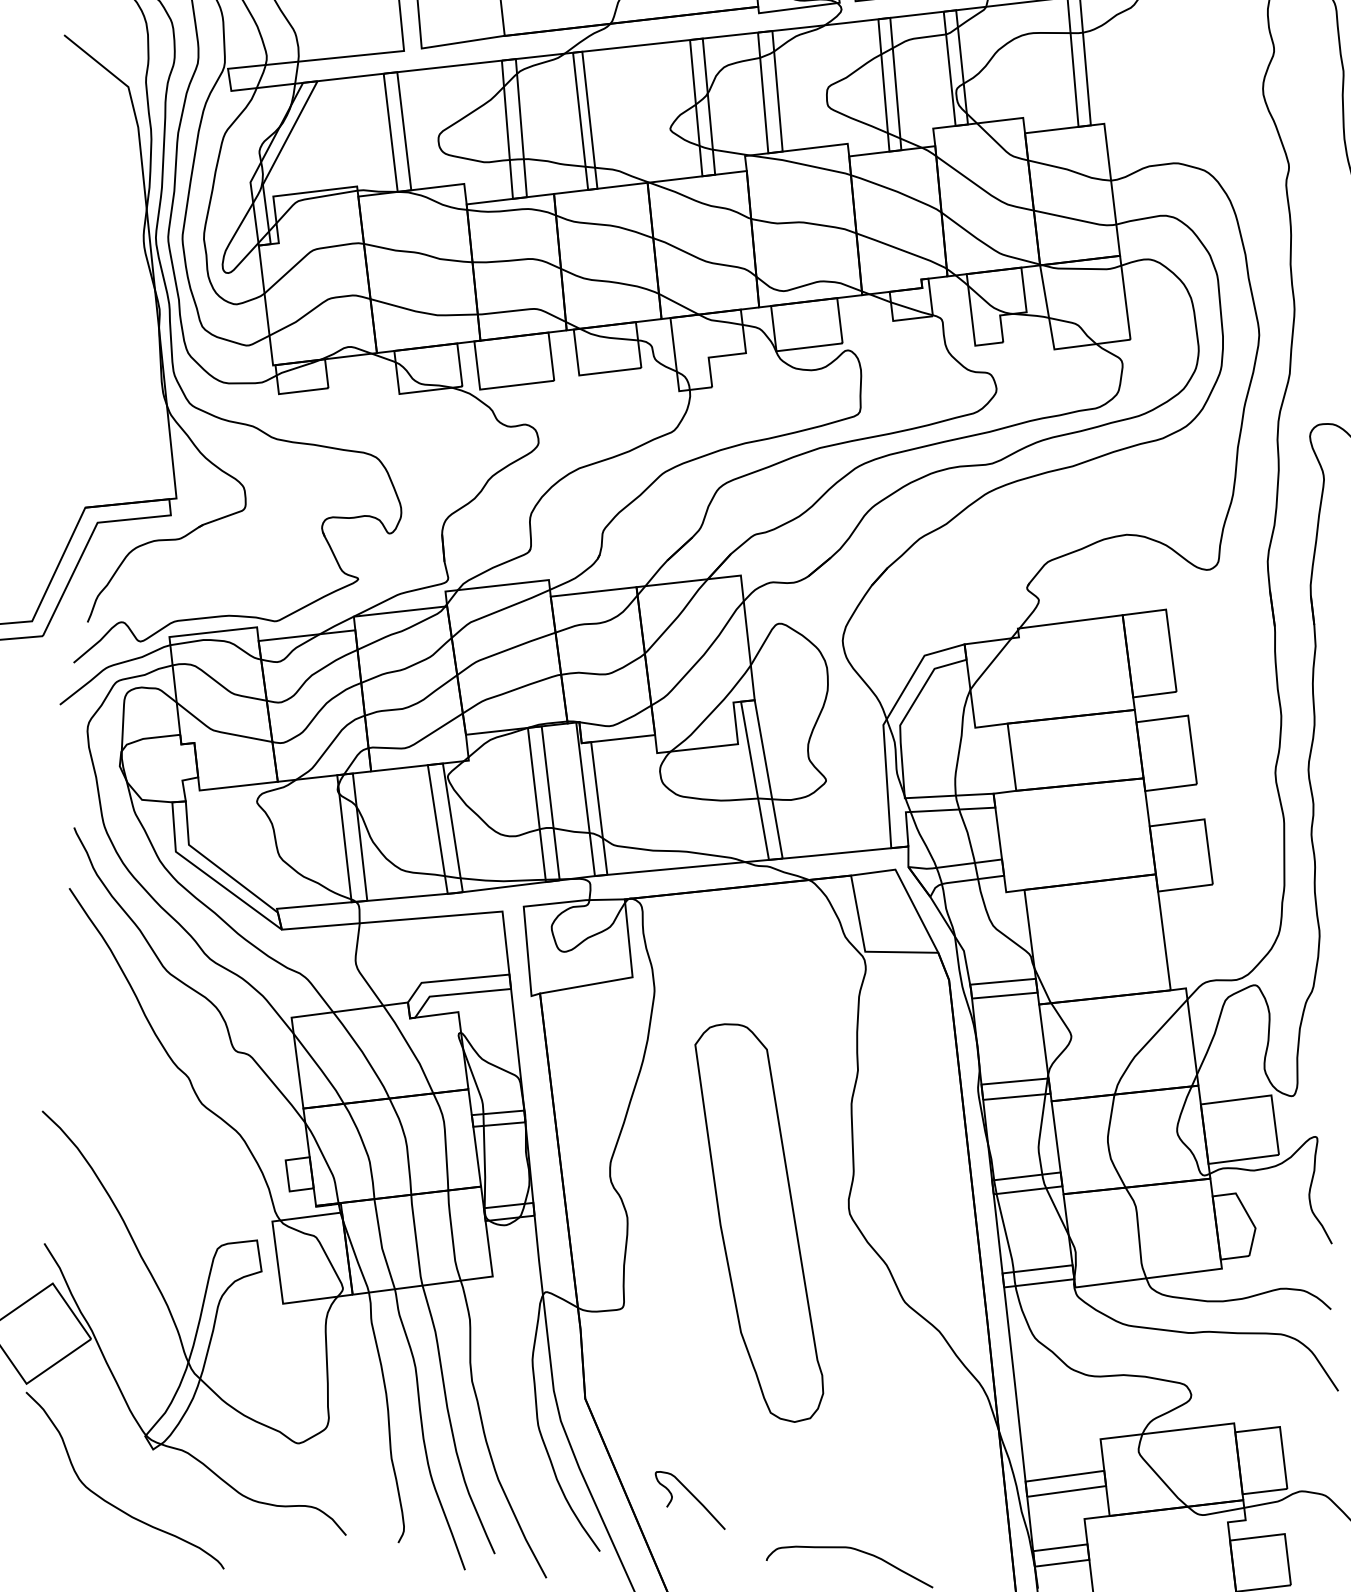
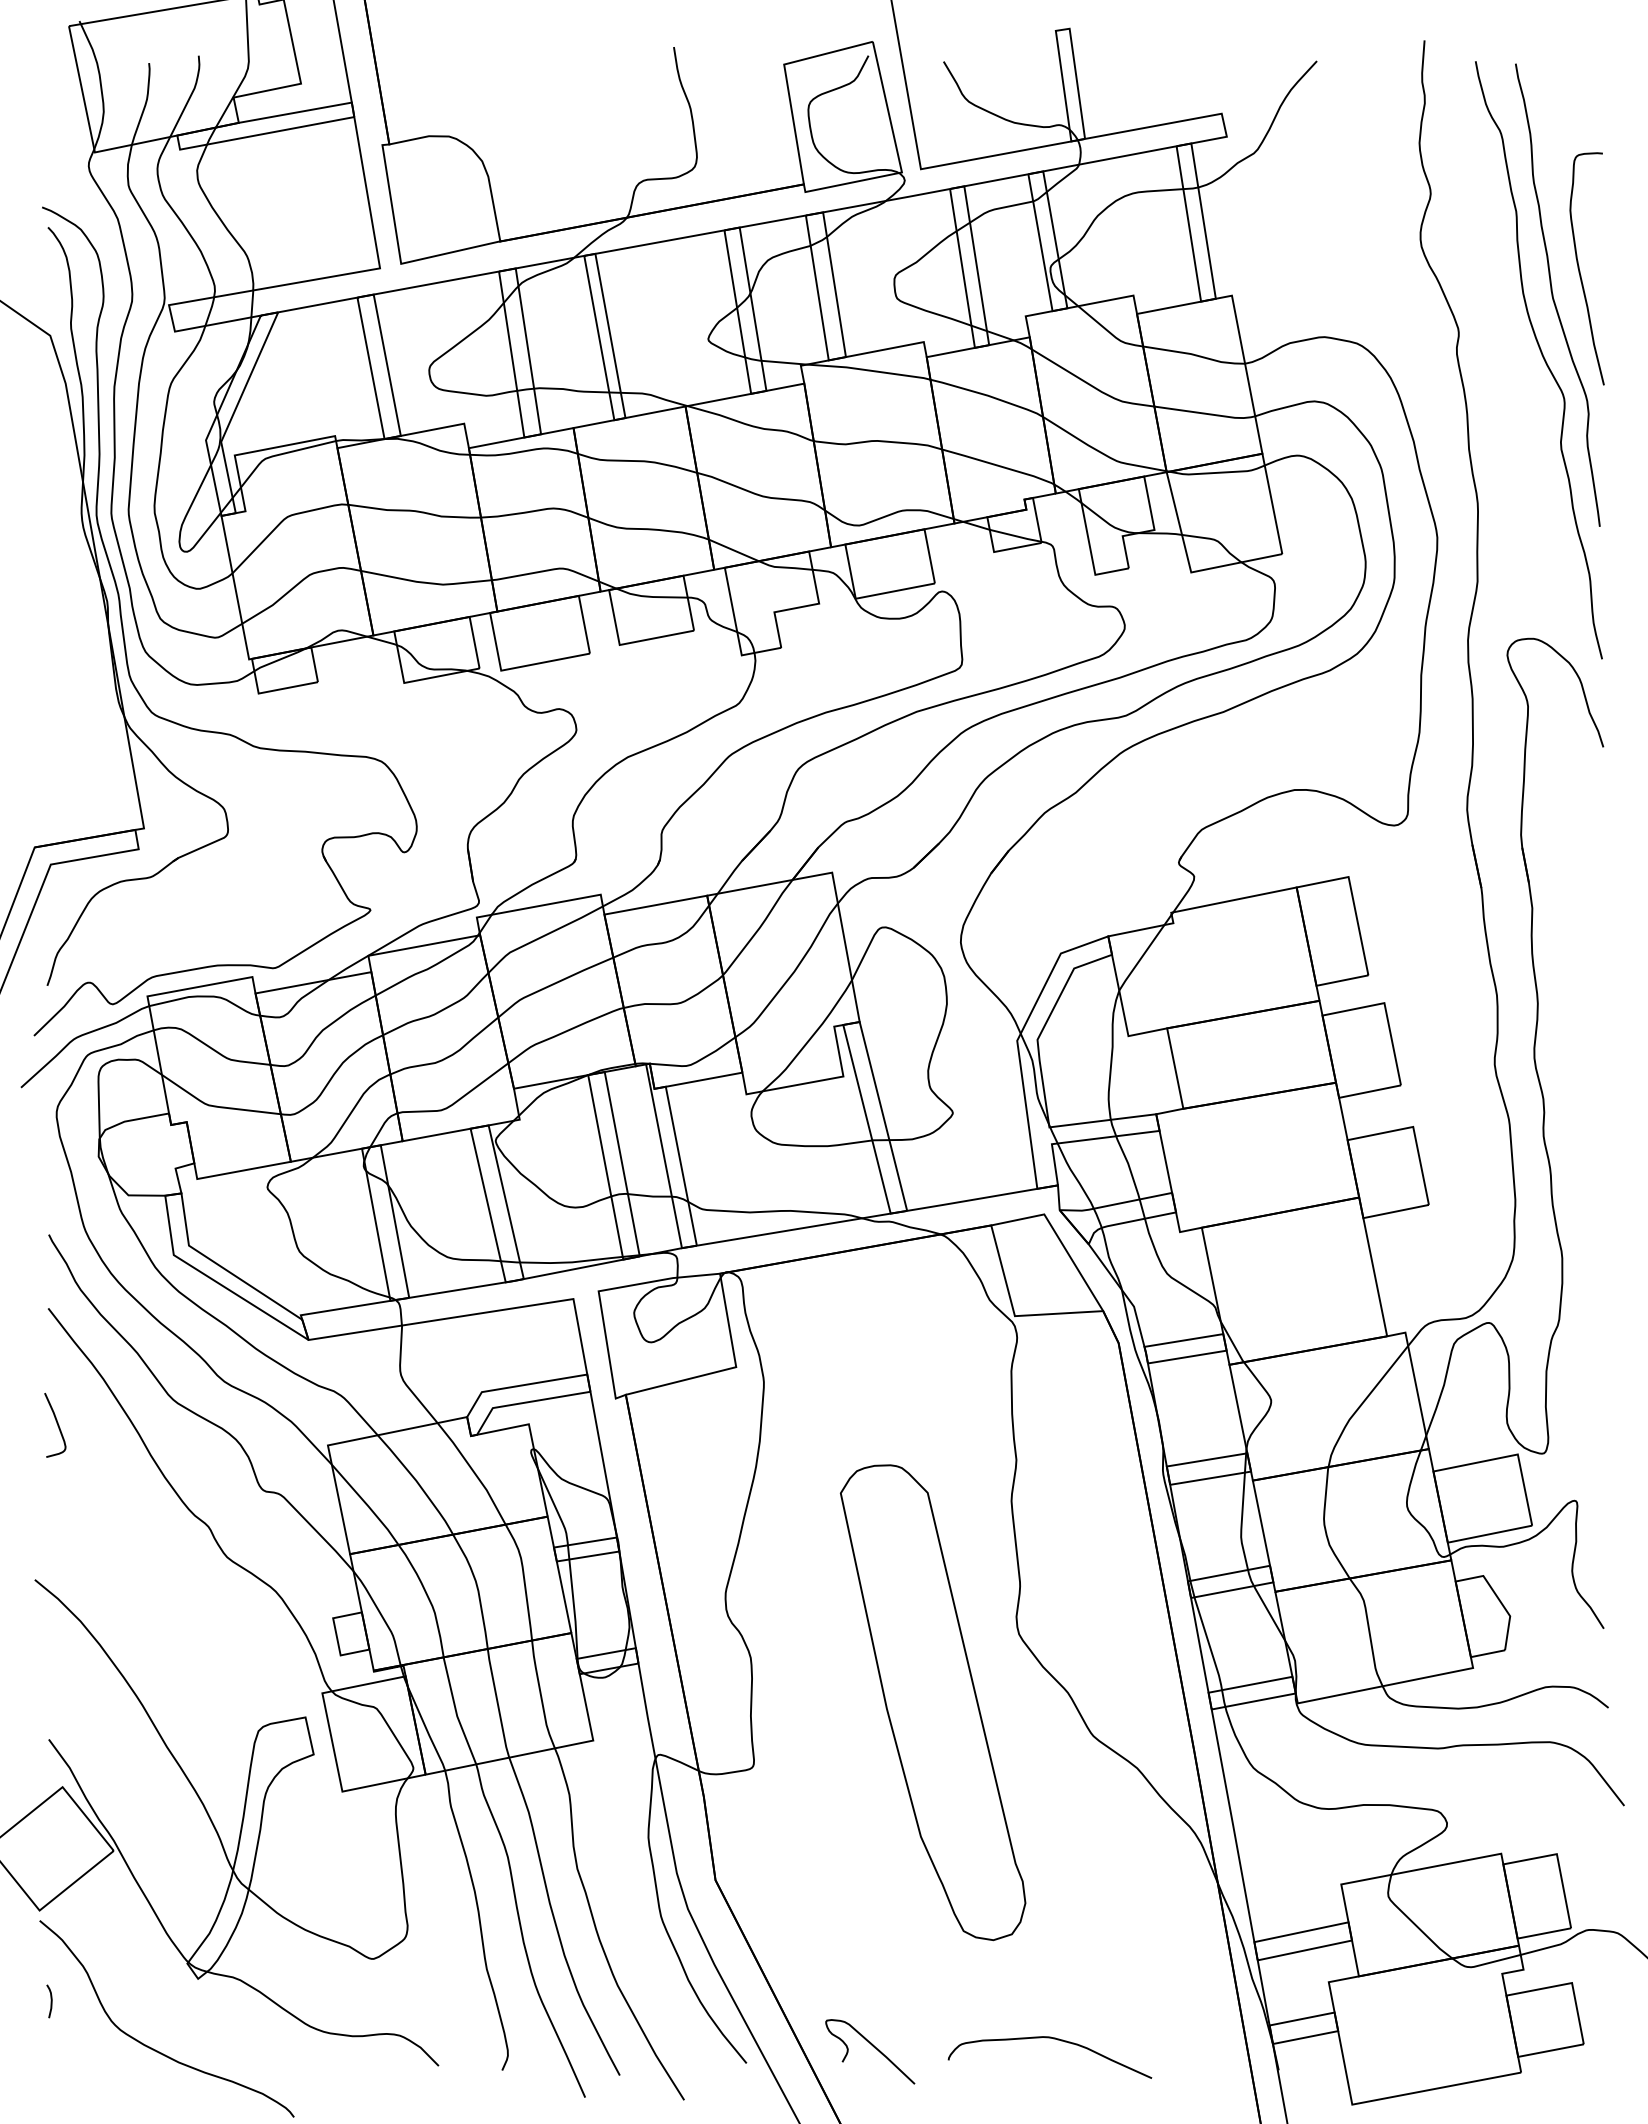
curve: (69, 985) -> (57, 1425), added
part: (758, 1222) -> (932, 1702), moved
curve: (30, 1459) -> (50, 2001), added
curve: (693, 1497) -> (873, 2047), moved

